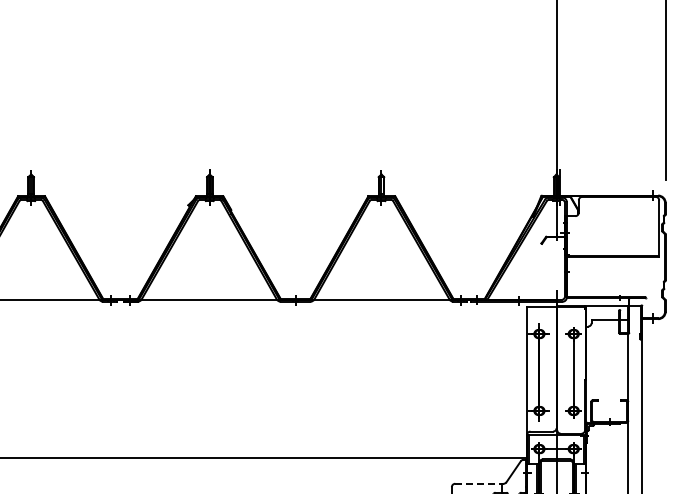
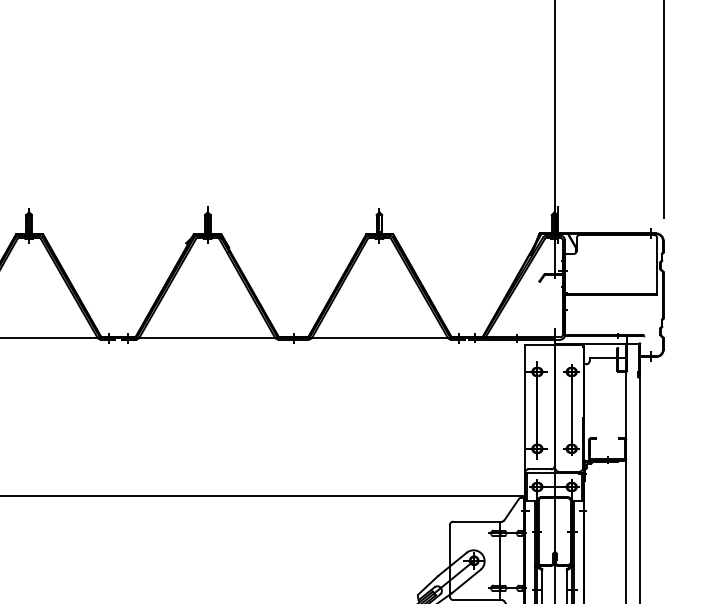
line: (479, 483) -> (477, 521), dashed -> solid

